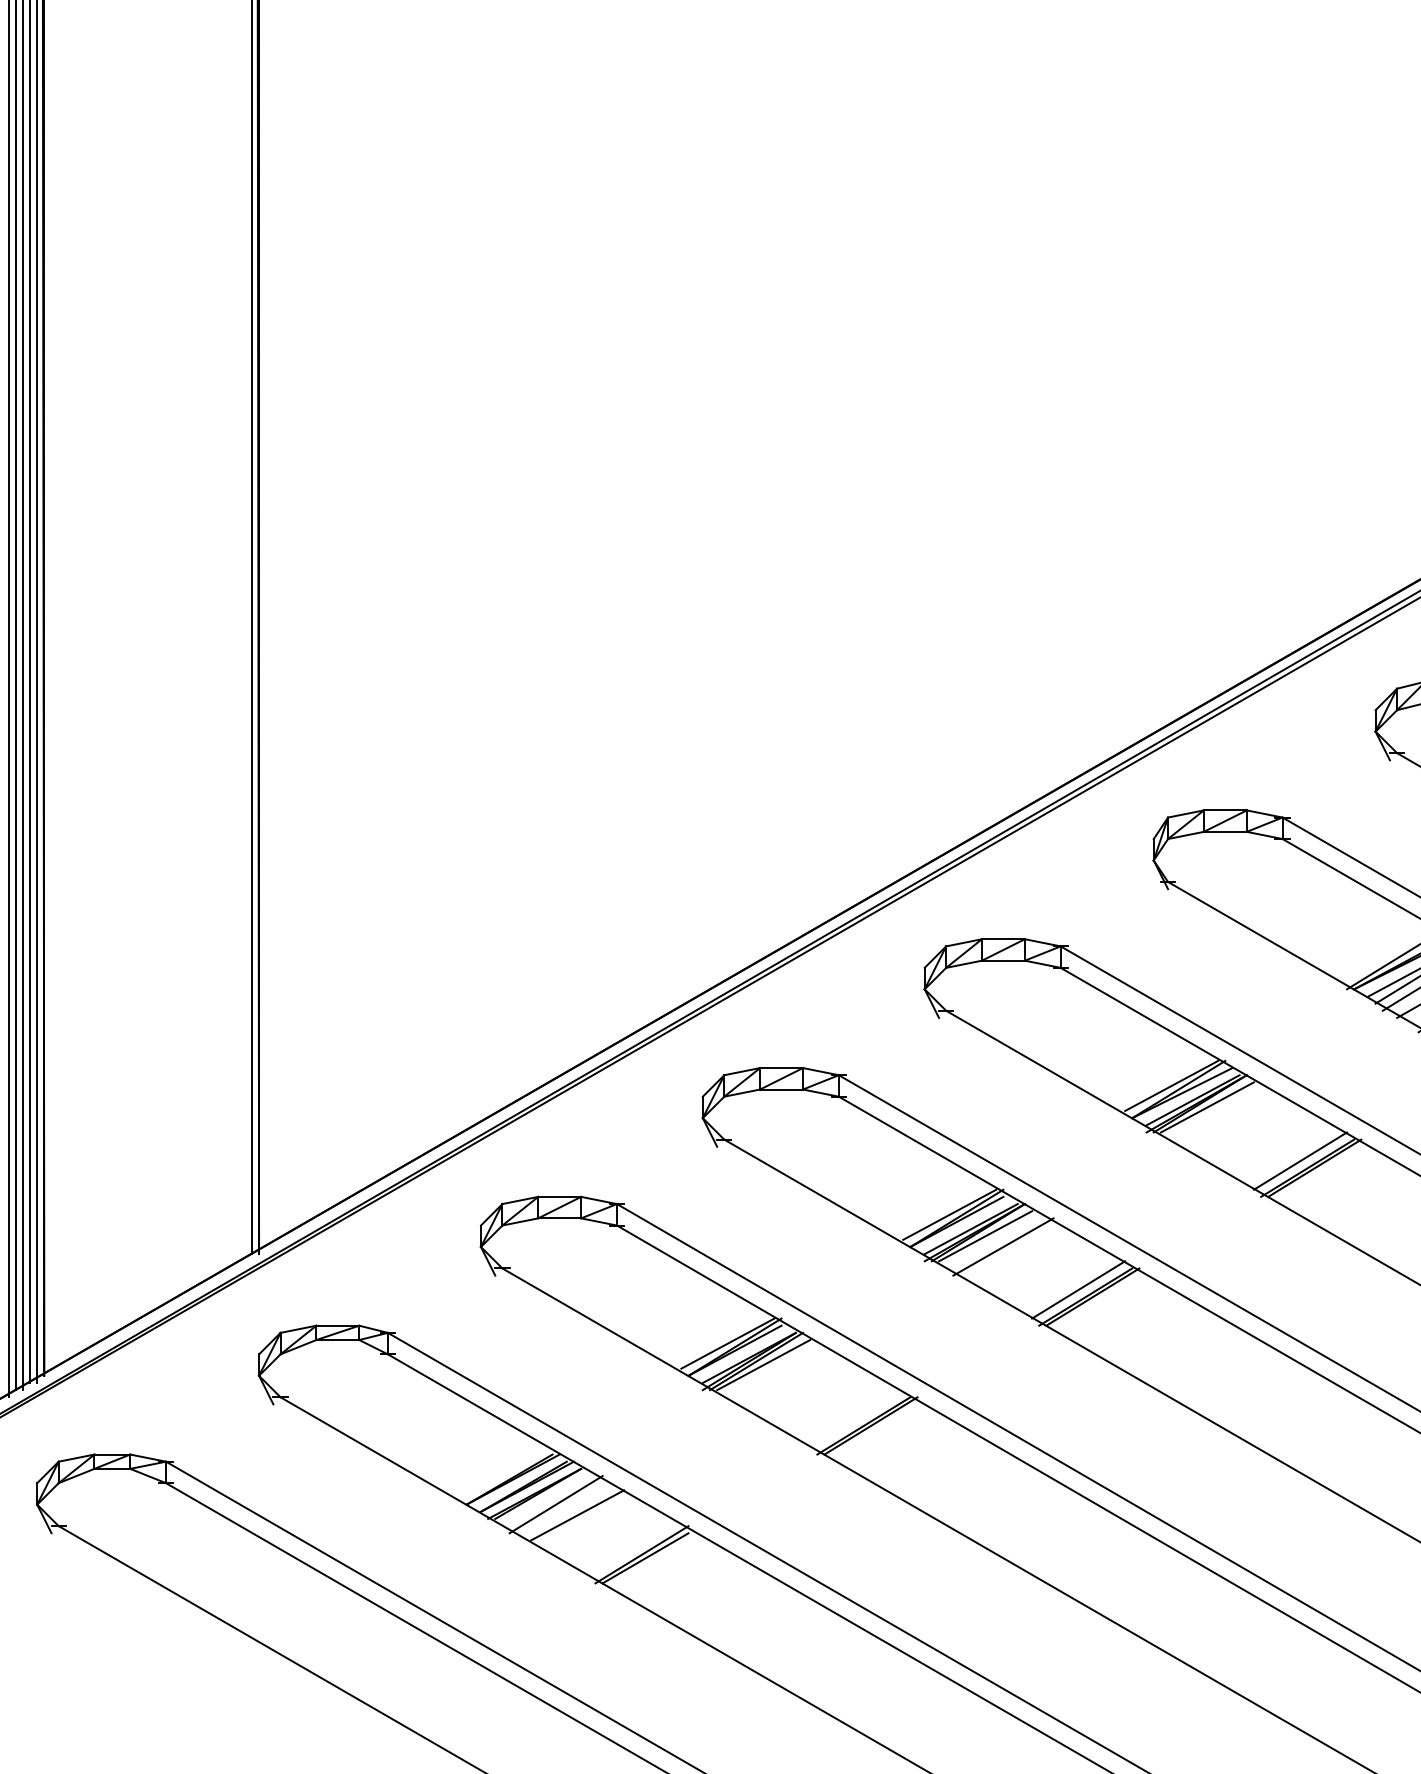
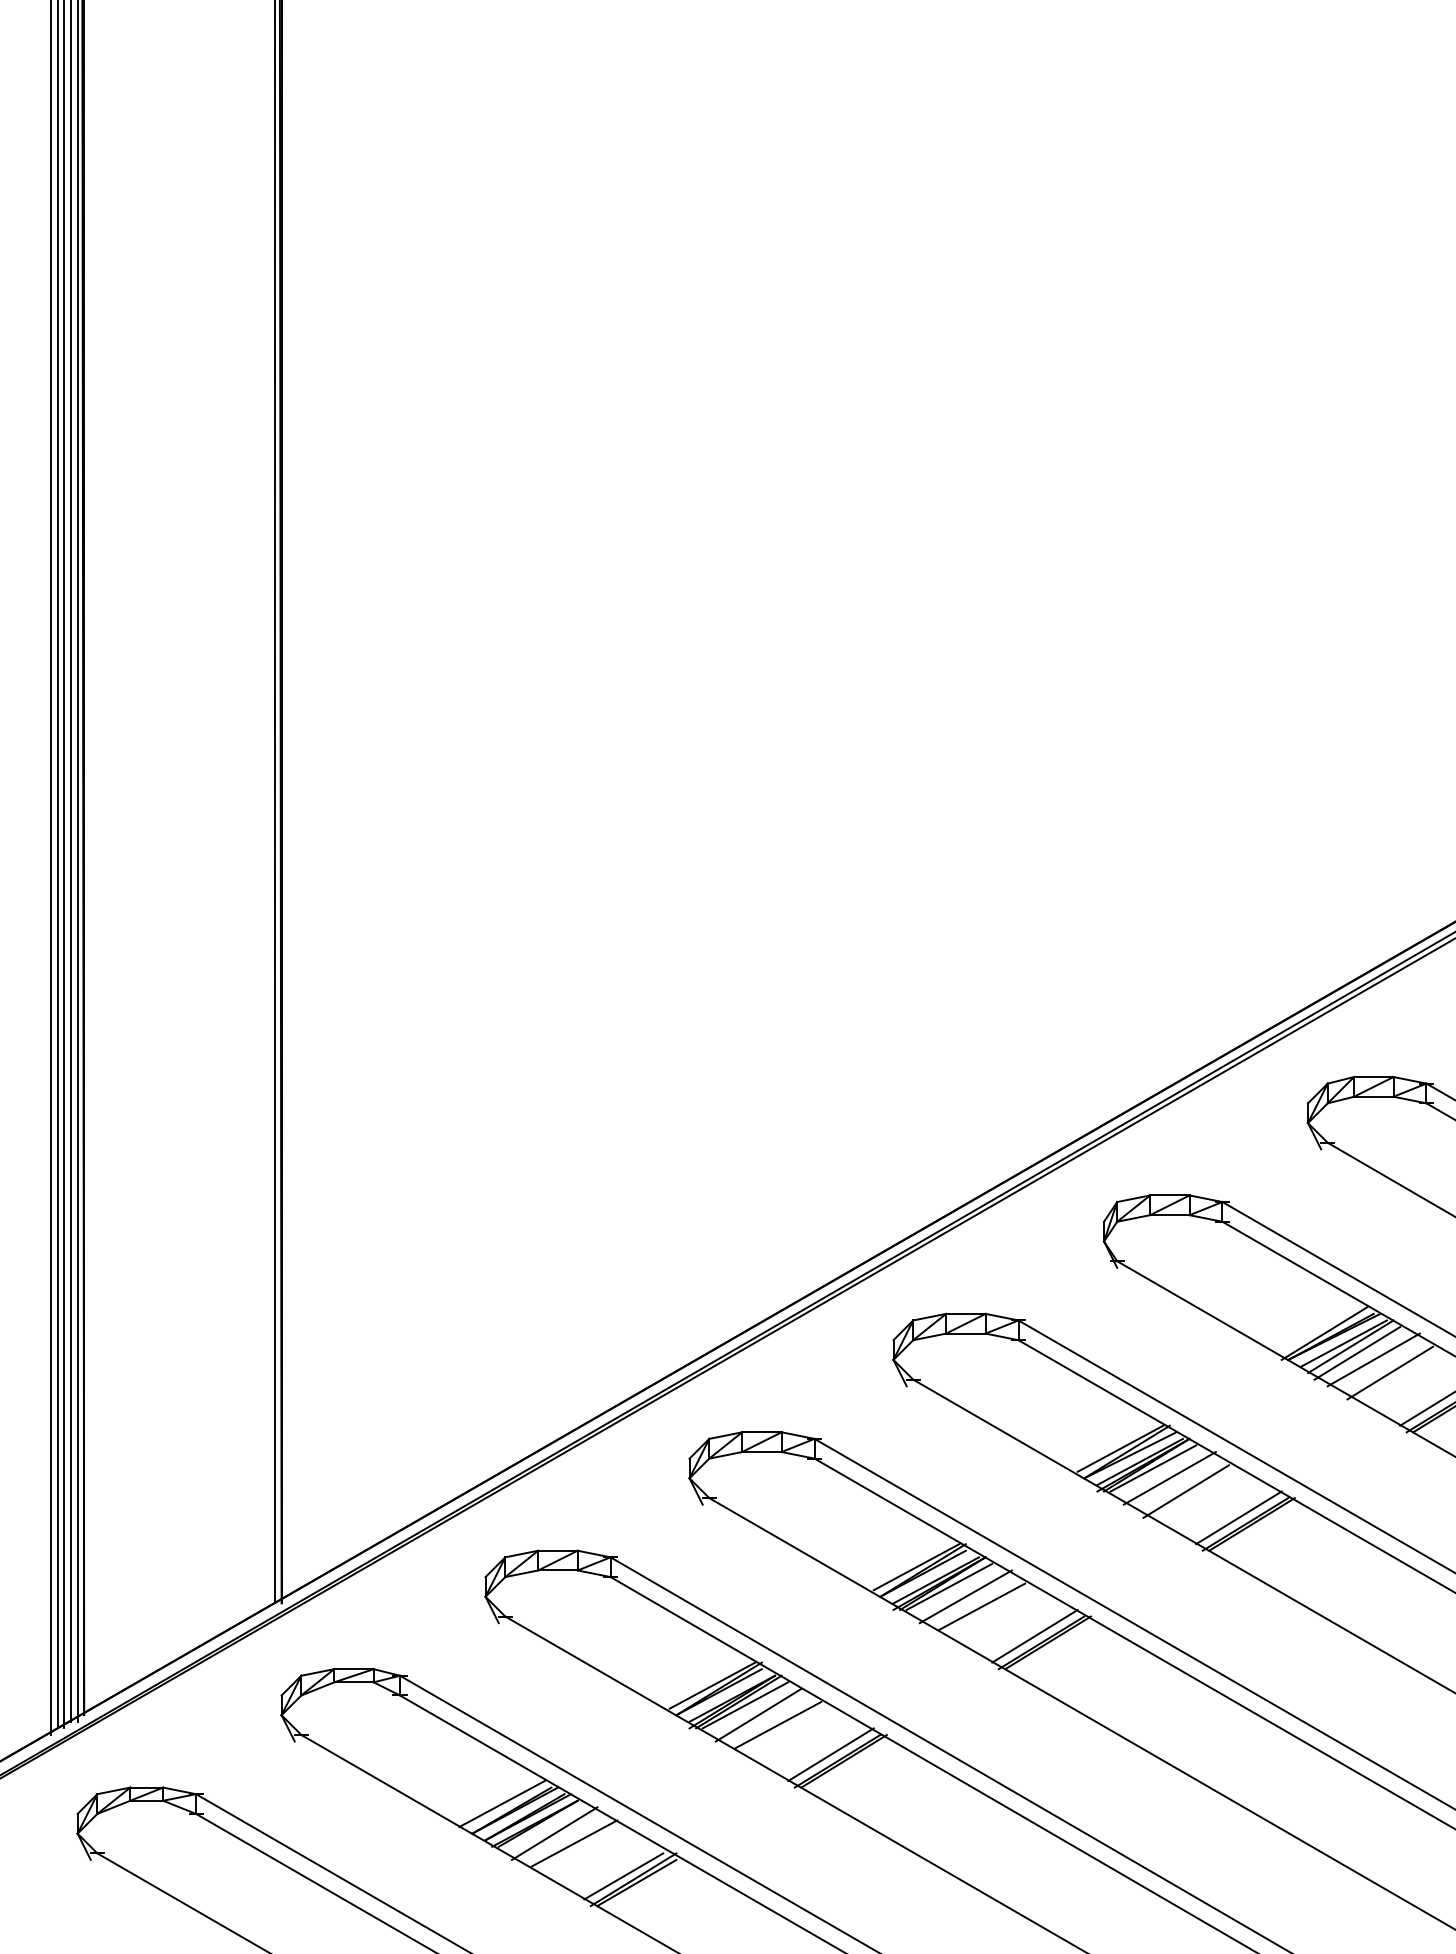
line: (1224, 1118) -> (1169, 1478), added
line: (1243, 1132) -> (1186, 1491), added
line: (1021, 1257) -> (982, 1606), added
line: (777, 1375) -> (758, 1714), added
line: (799, 1386) -> (778, 1725), added
line: (856, 1418) -> (830, 1754), added
line: (498, 1472) -> (501, 1804), added
line: (631, 1551) -> (623, 1876), added

